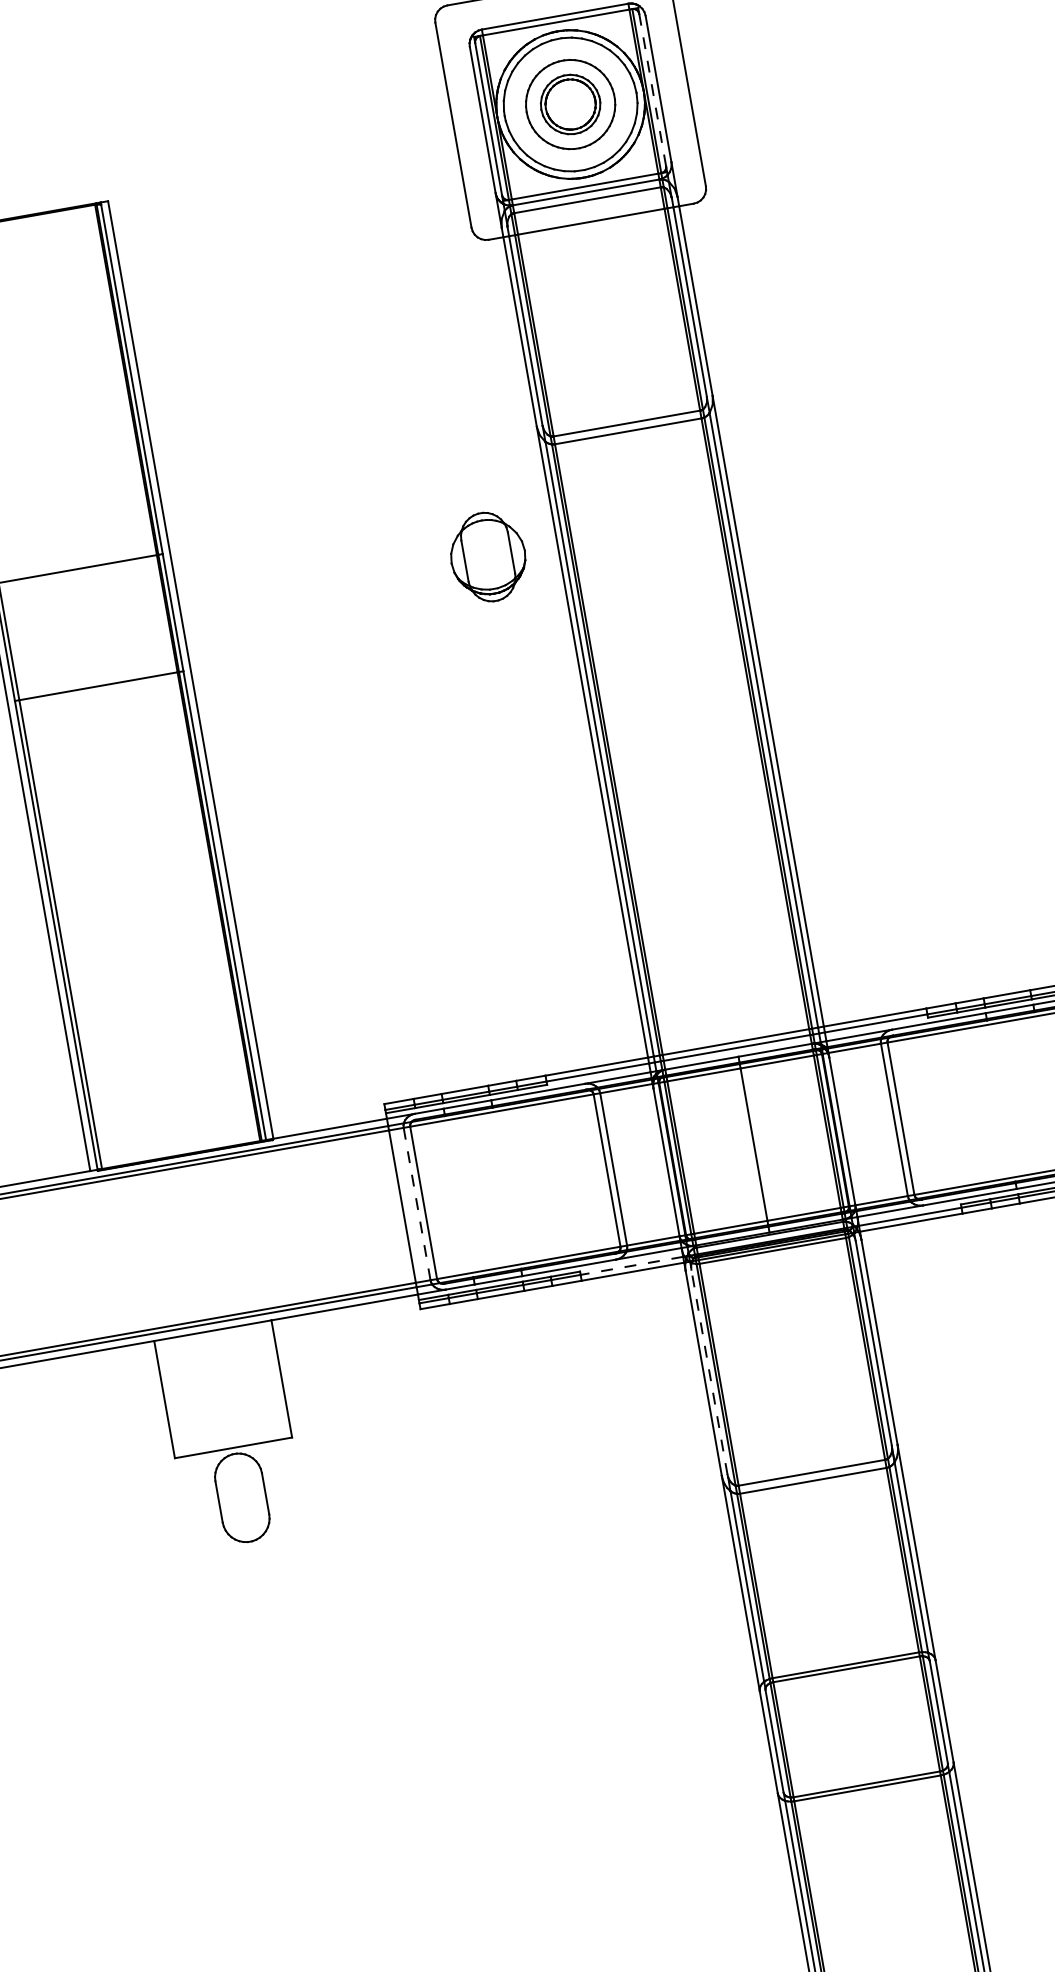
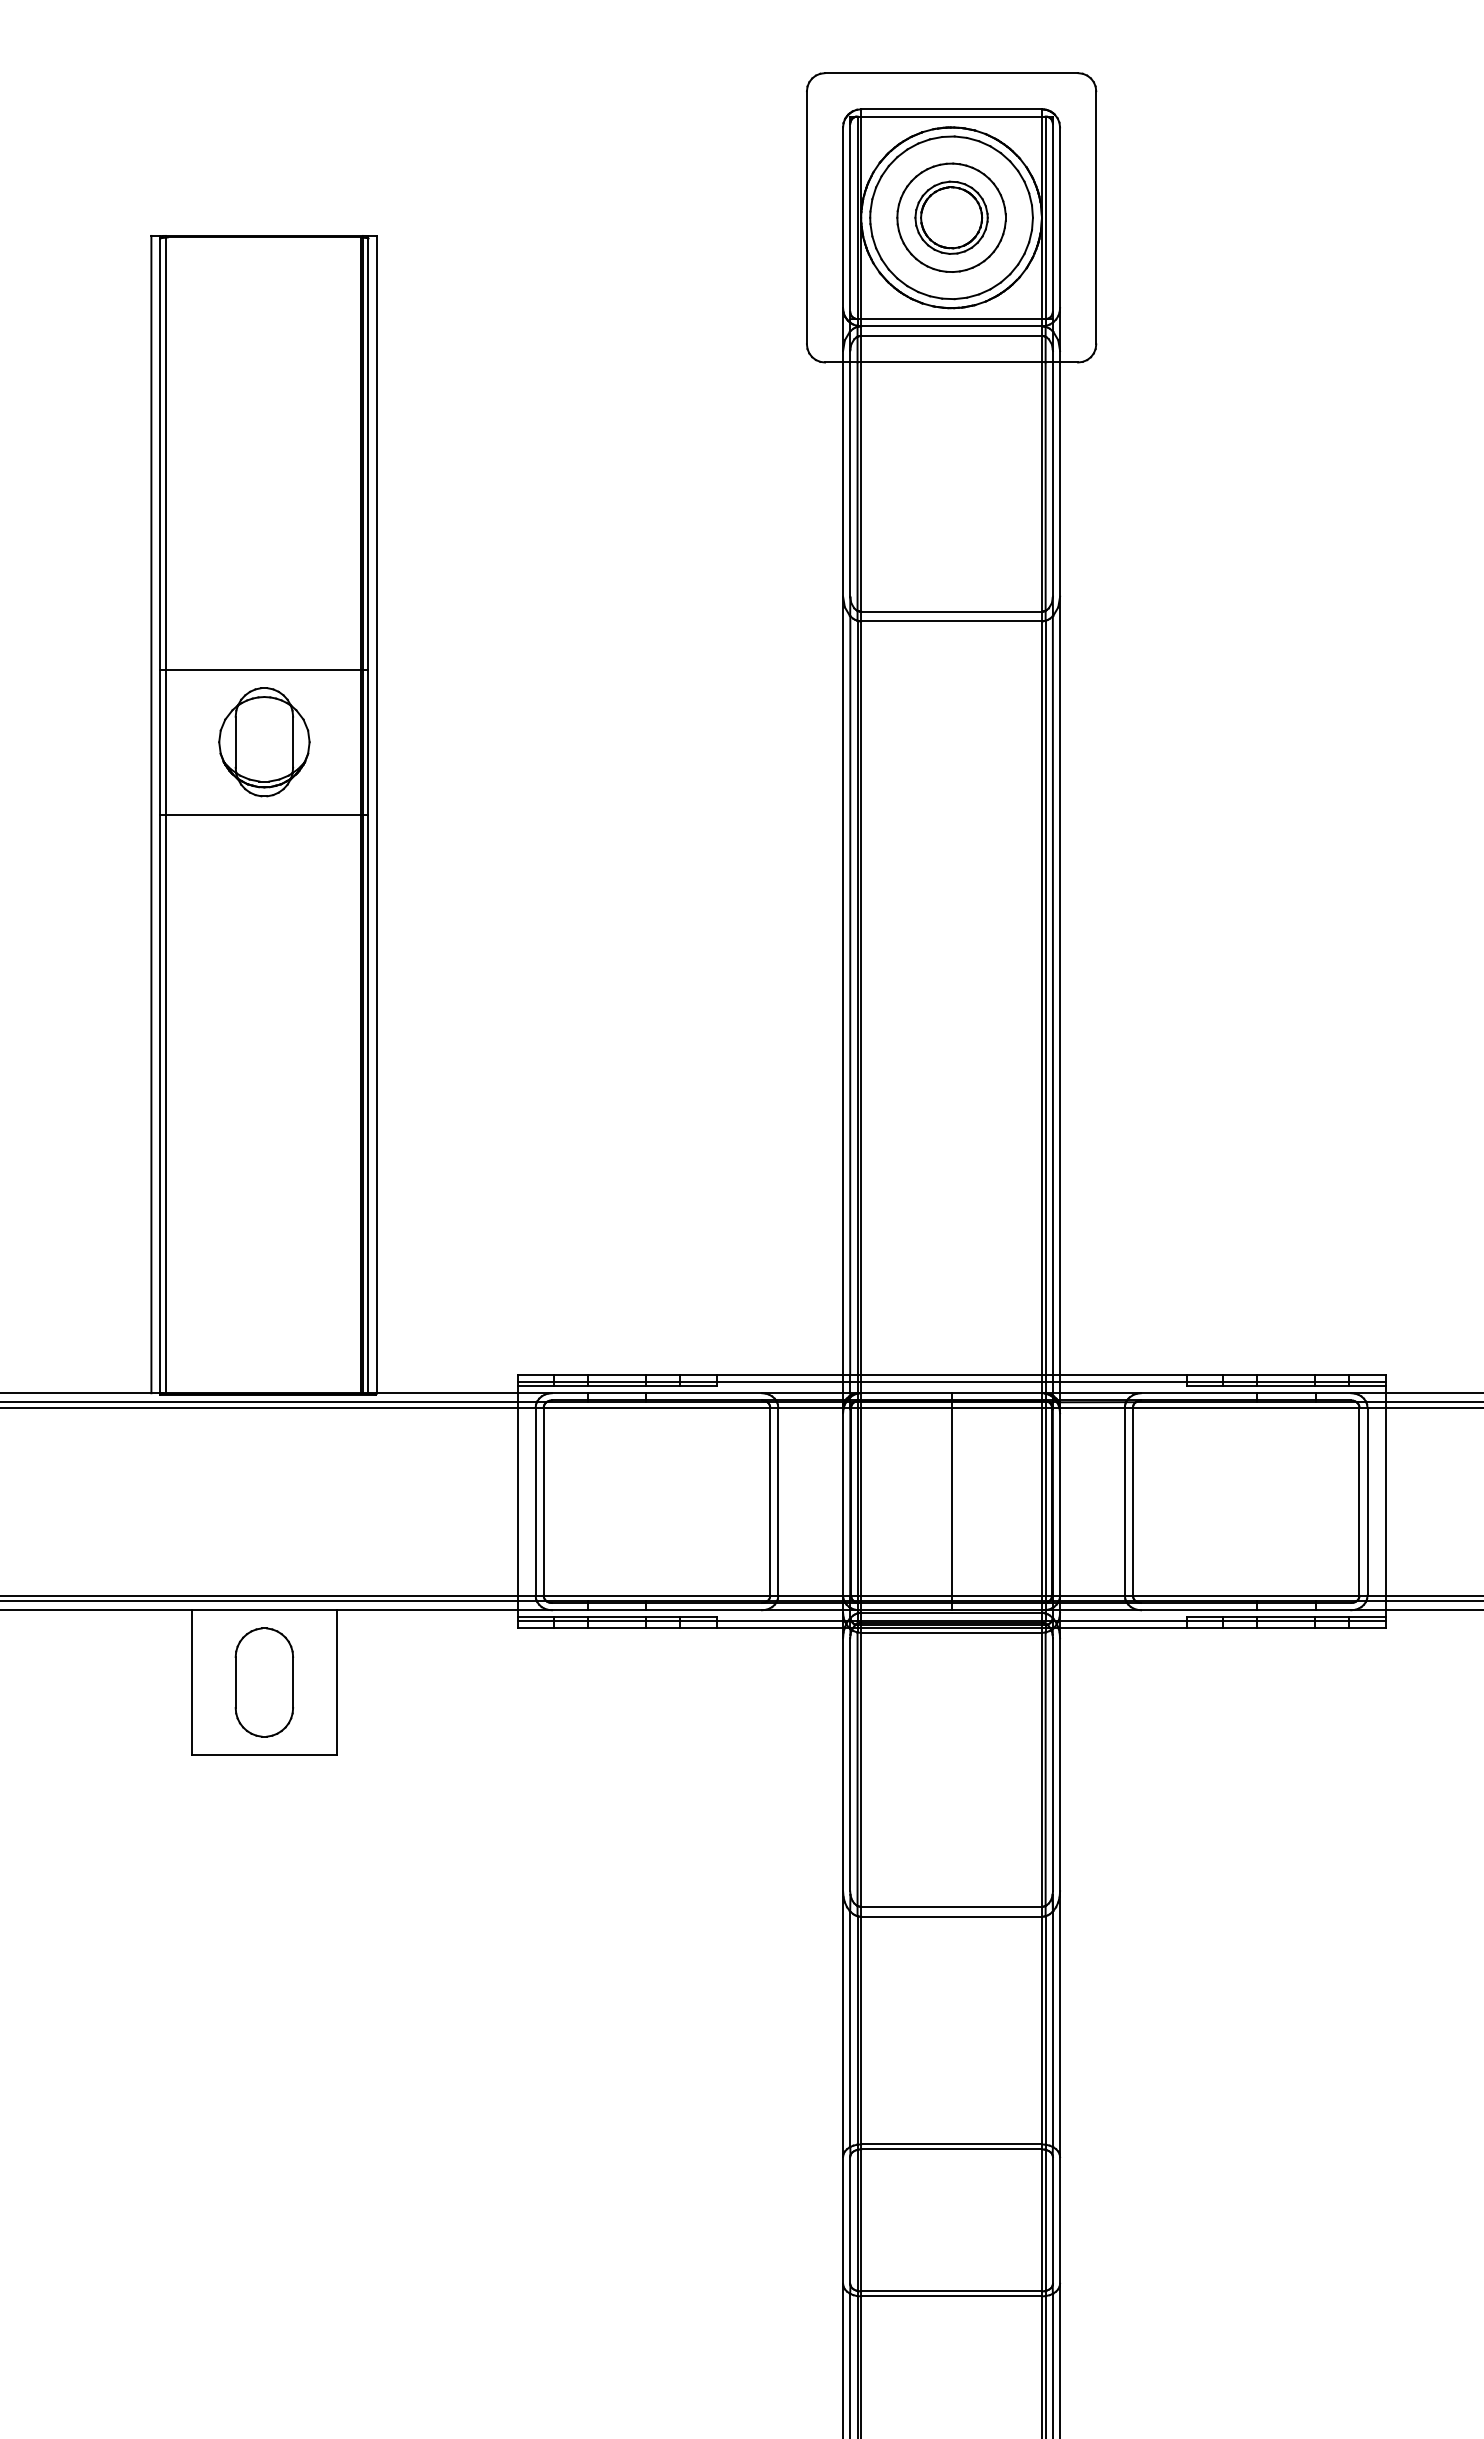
line: (652, 89) -> (1052, 217), dashed -> solid
part: (488, 557) -> (264, 742), moved
line: (416, 1203) -> (535, 1501), dashed -> solid
line: (631, 1266) -> (779, 1621), dashed -> solid
line: (709, 1371) -> (850, 1764), dashed -> solid
part: (242, 1497) -> (264, 1682), moved

